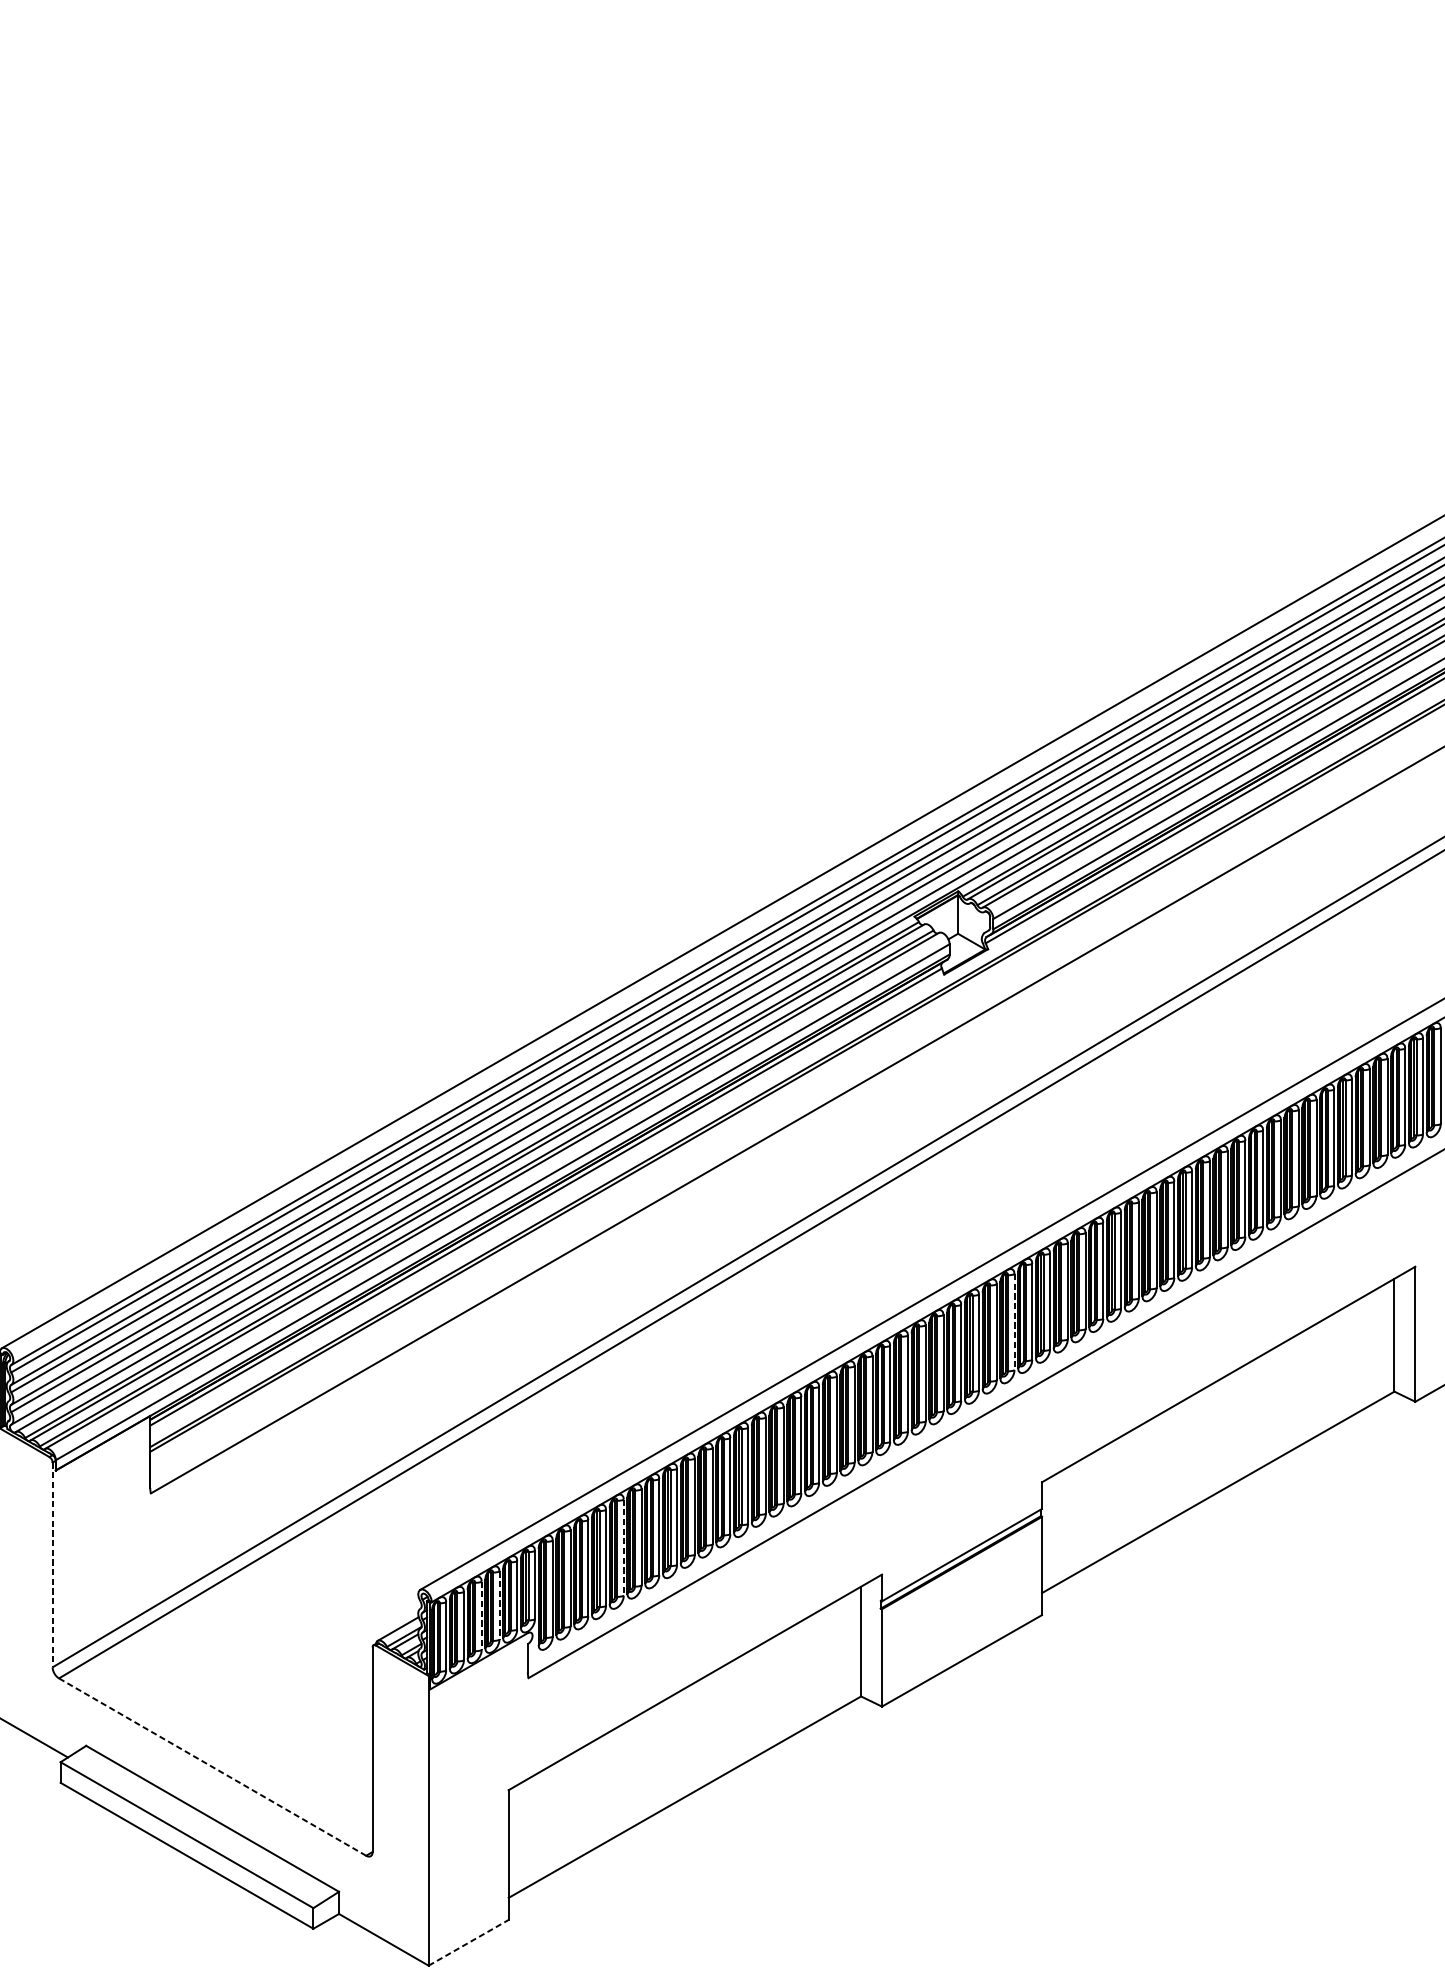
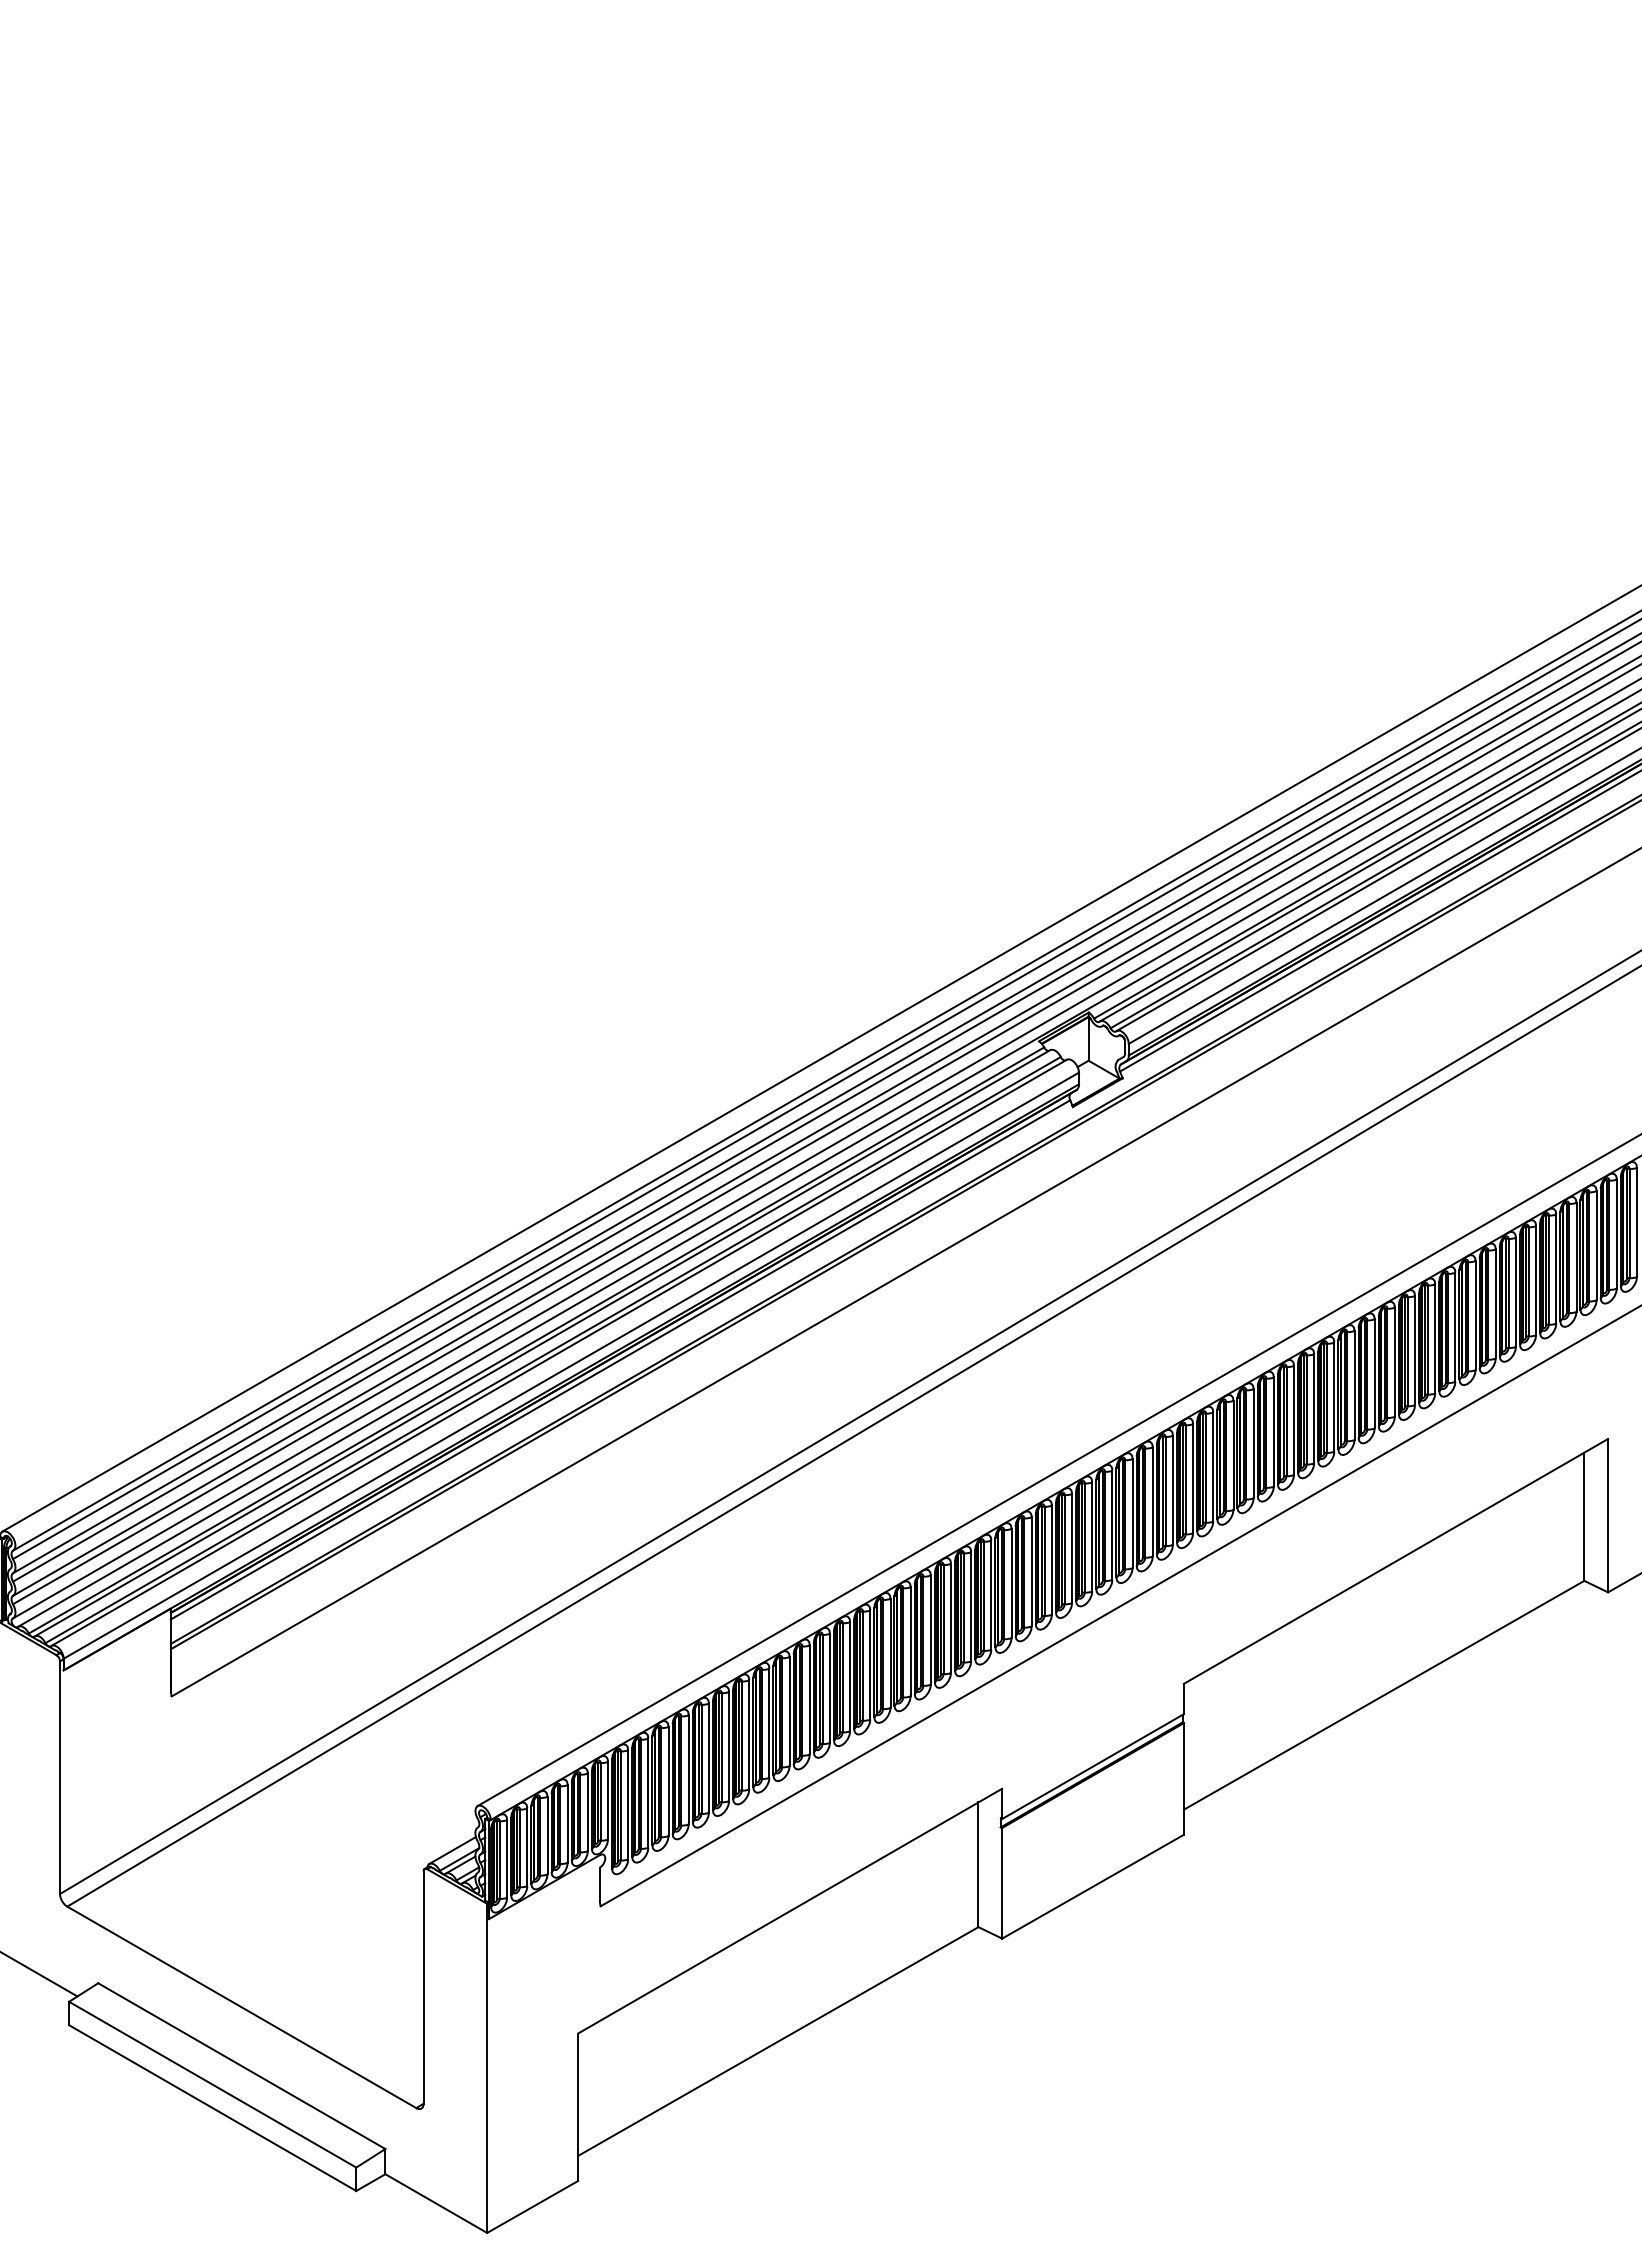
line: (1014, 1321) -> (1152, 1501), dashed -> solid
line: (623, 1548) -> (708, 1758), dashed -> solid
line: (53, 1565) -> (60, 1778), dashed -> solid
line: (499, 1605) -> (567, 1823), dashed -> solid
line: (481, 1615) -> (547, 1835), dashed -> solid
line: (213, 1767) -> (242, 2007), dashed -> solid
line: (469, 1942) -> (533, 2206), dashed -> solid

